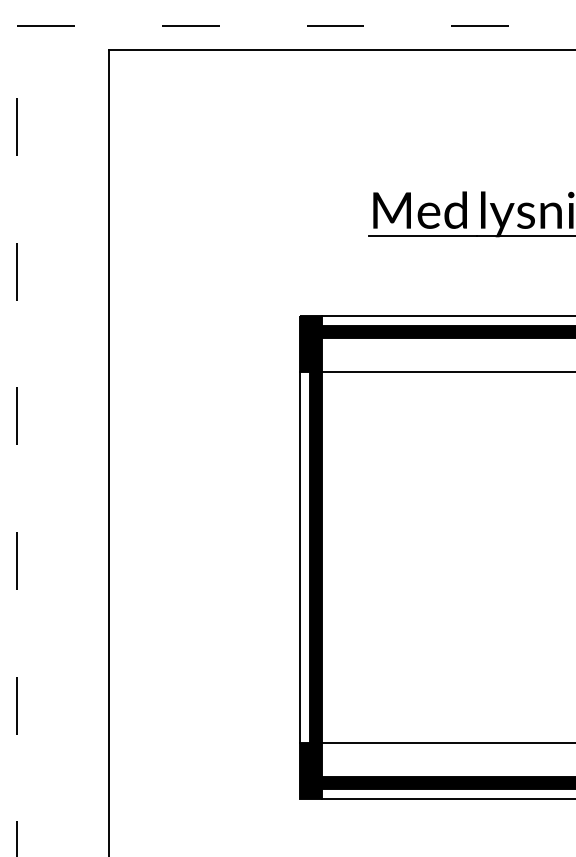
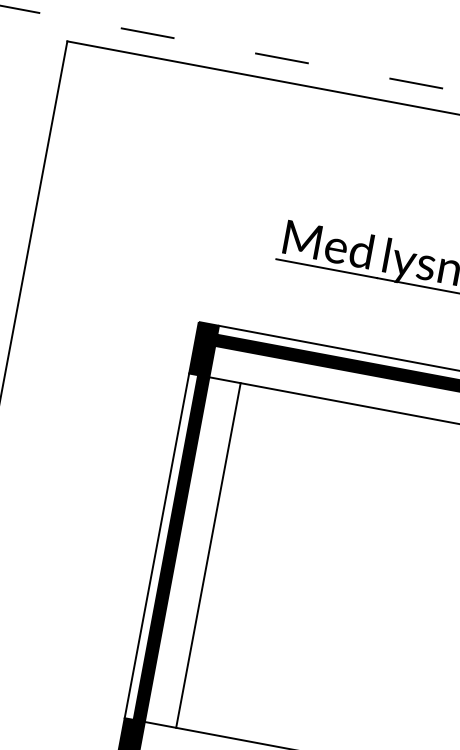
line: (355, 557) -> (208, 555), added

